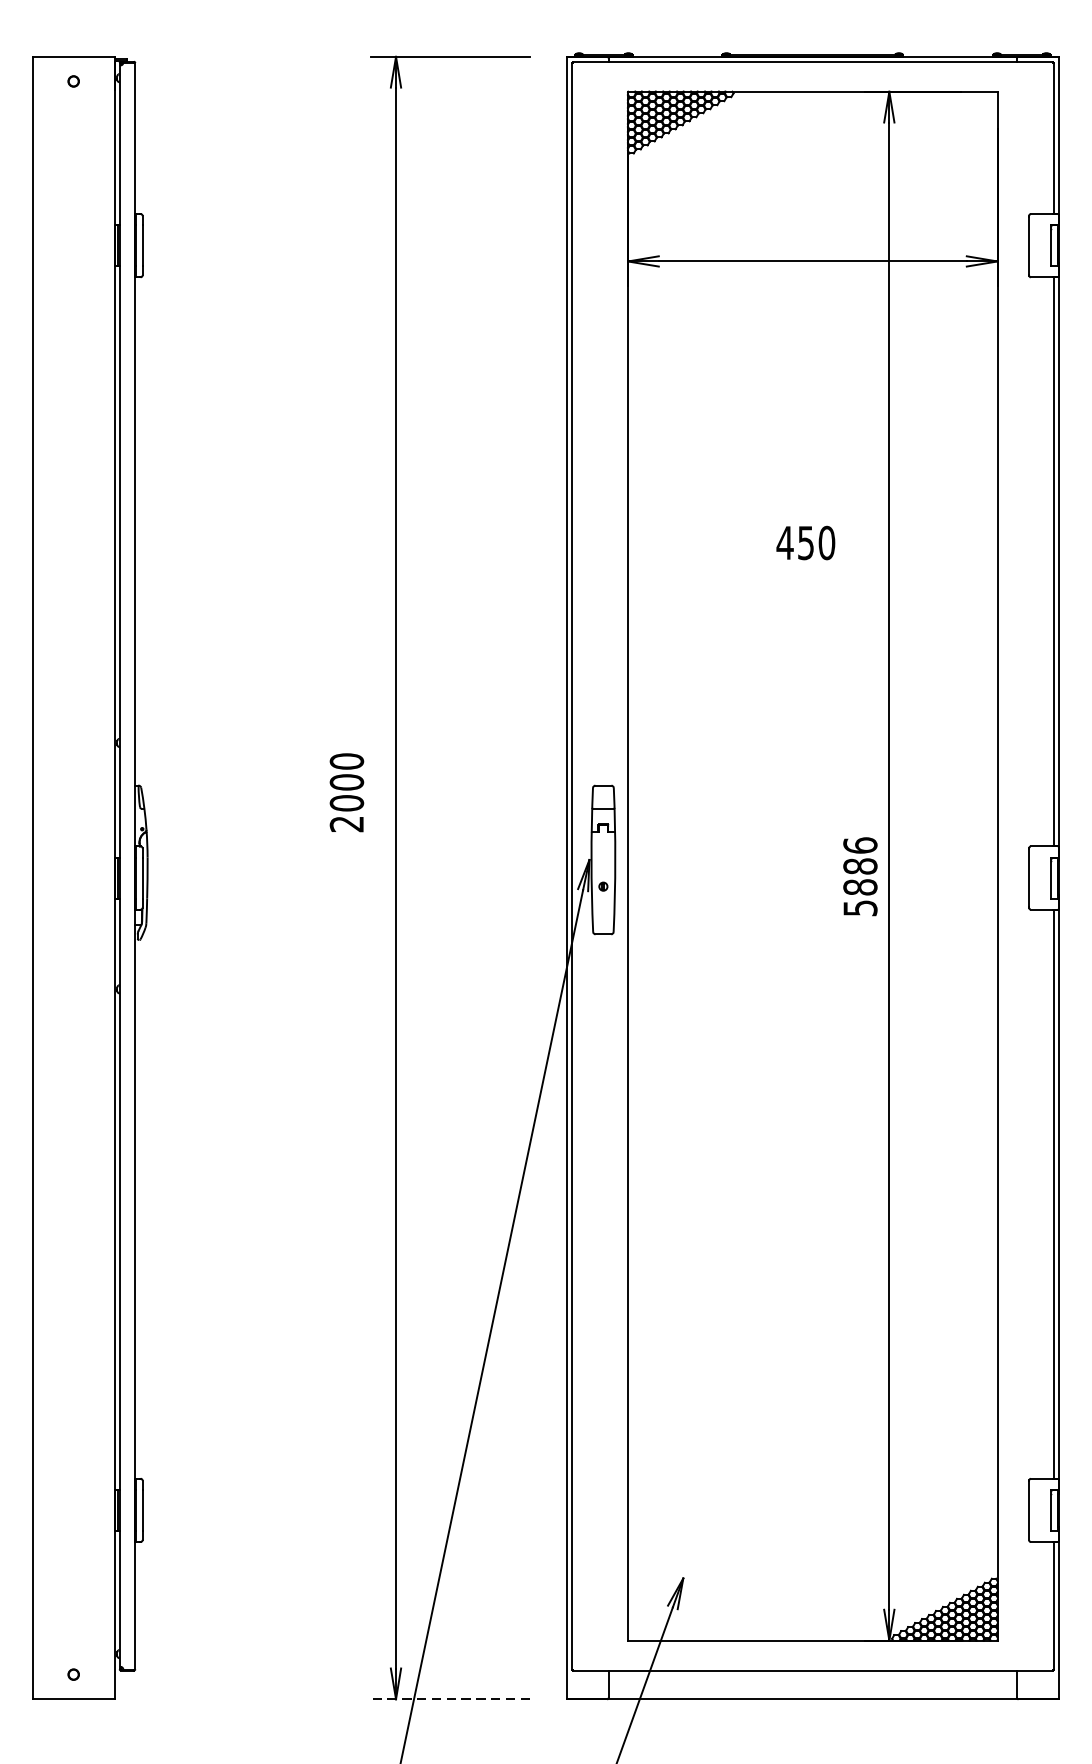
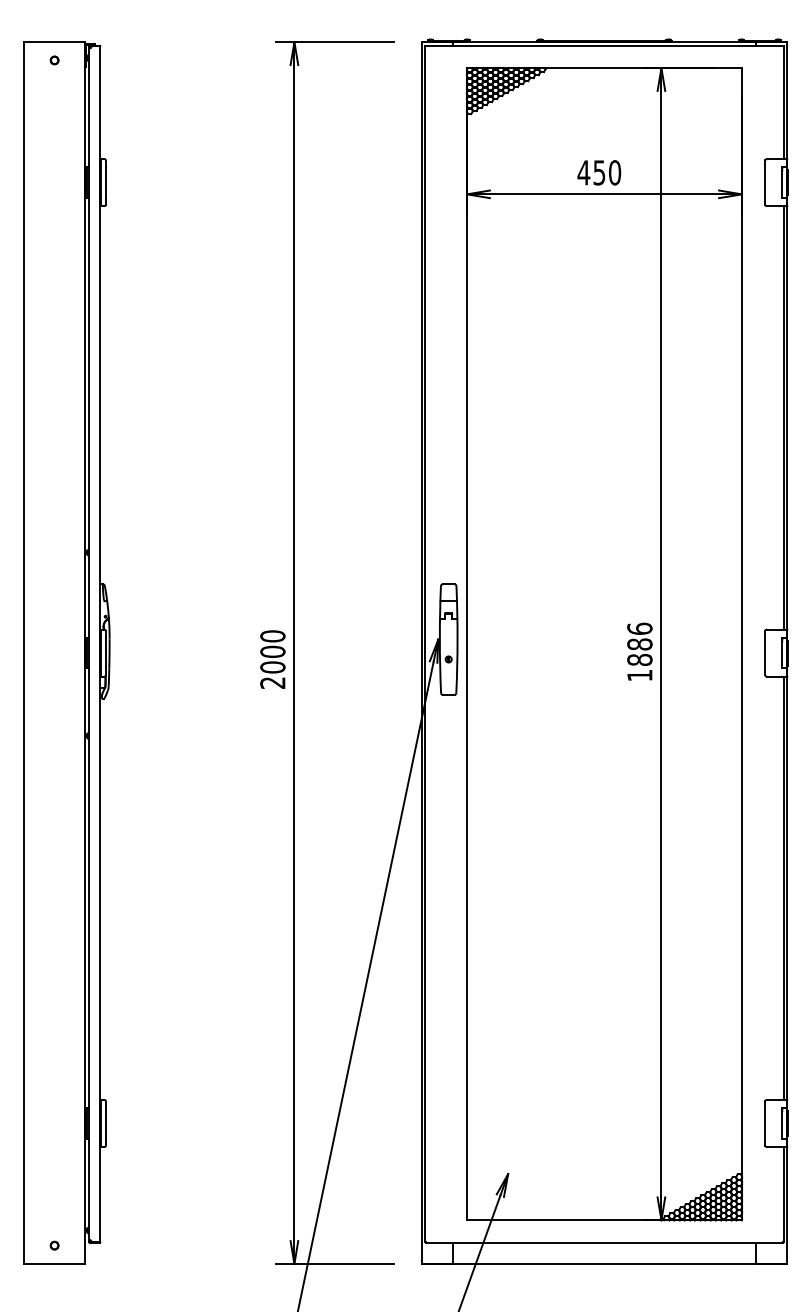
text: (806, 542) -> (599, 172), moved
text: (346, 792) -> (272, 659), moved
text: (859, 908) -> (639, 675), 5886 -> 1886
line: (451, 1699) -> (335, 1264), dashed -> solid

